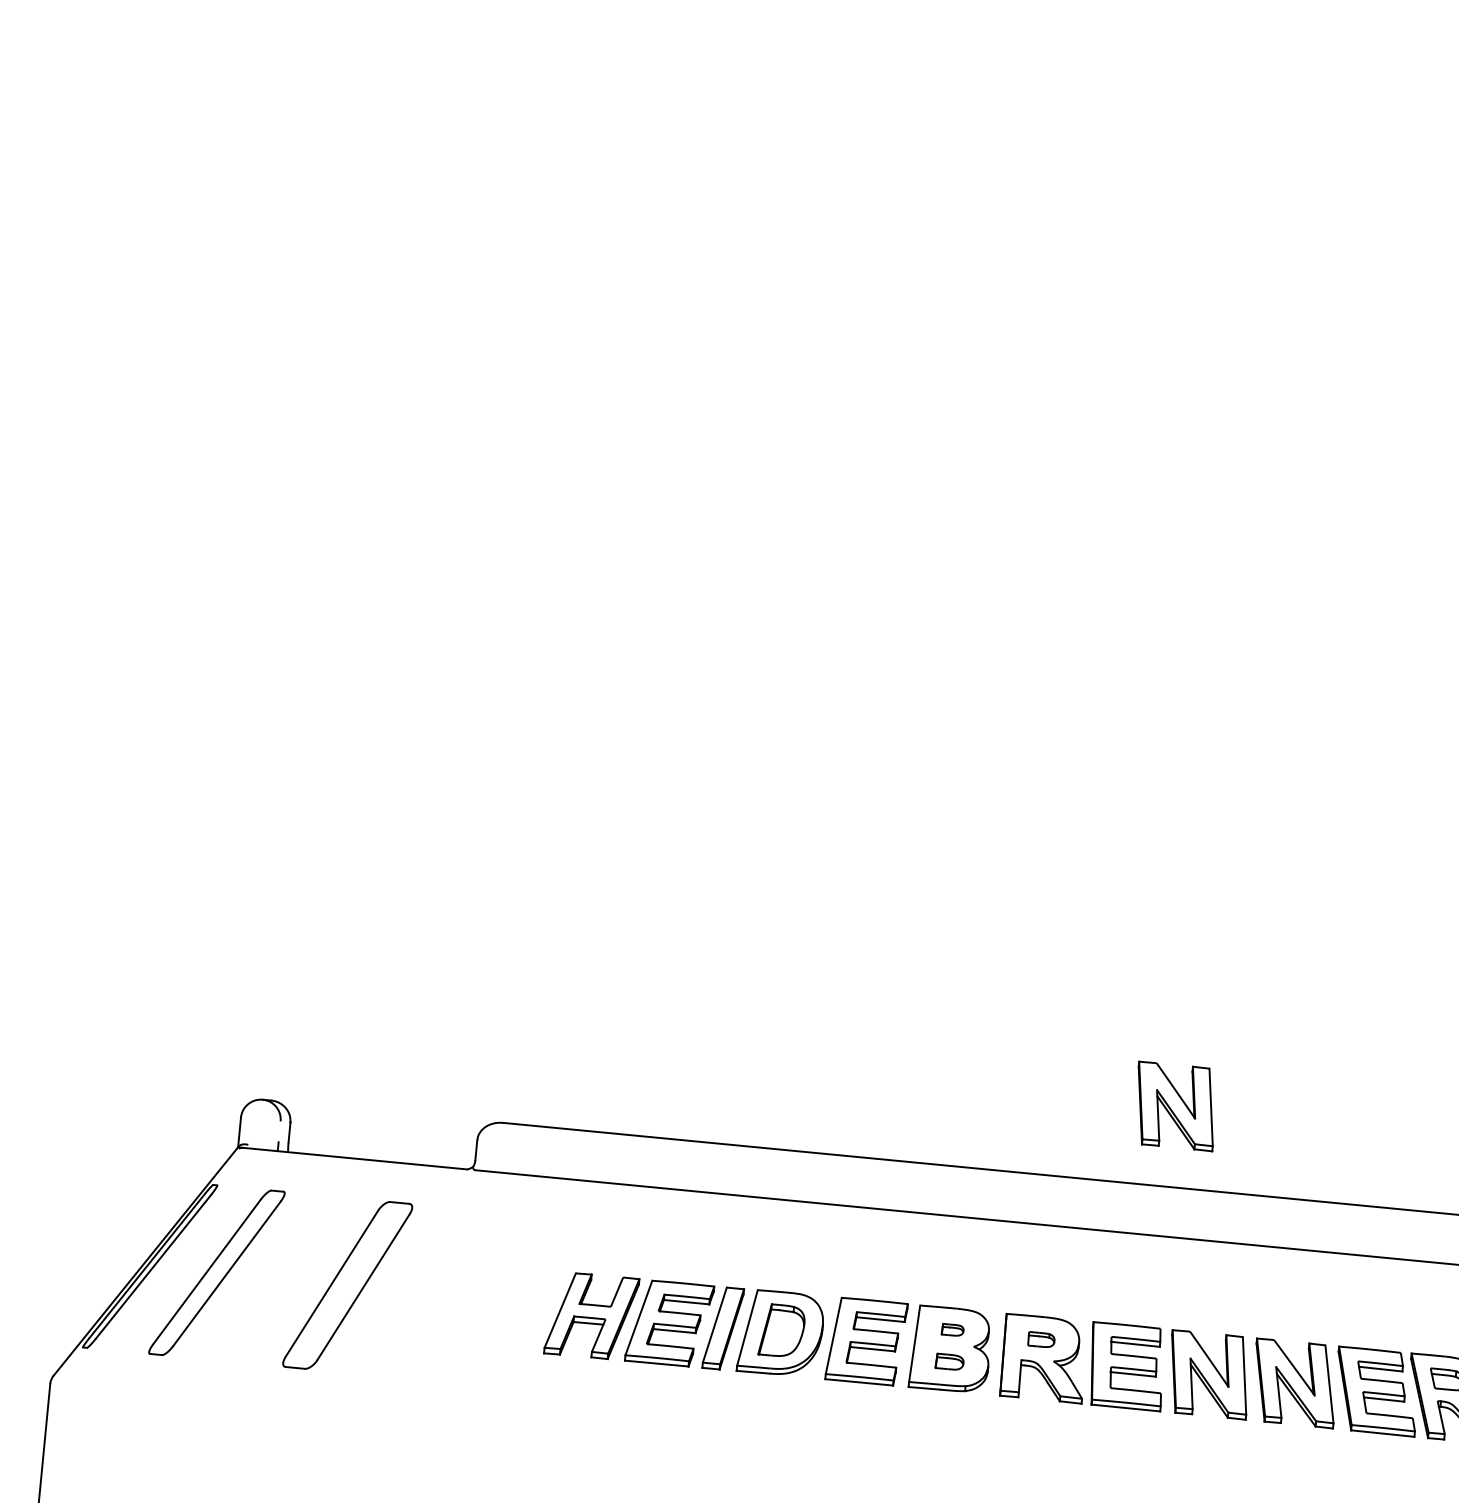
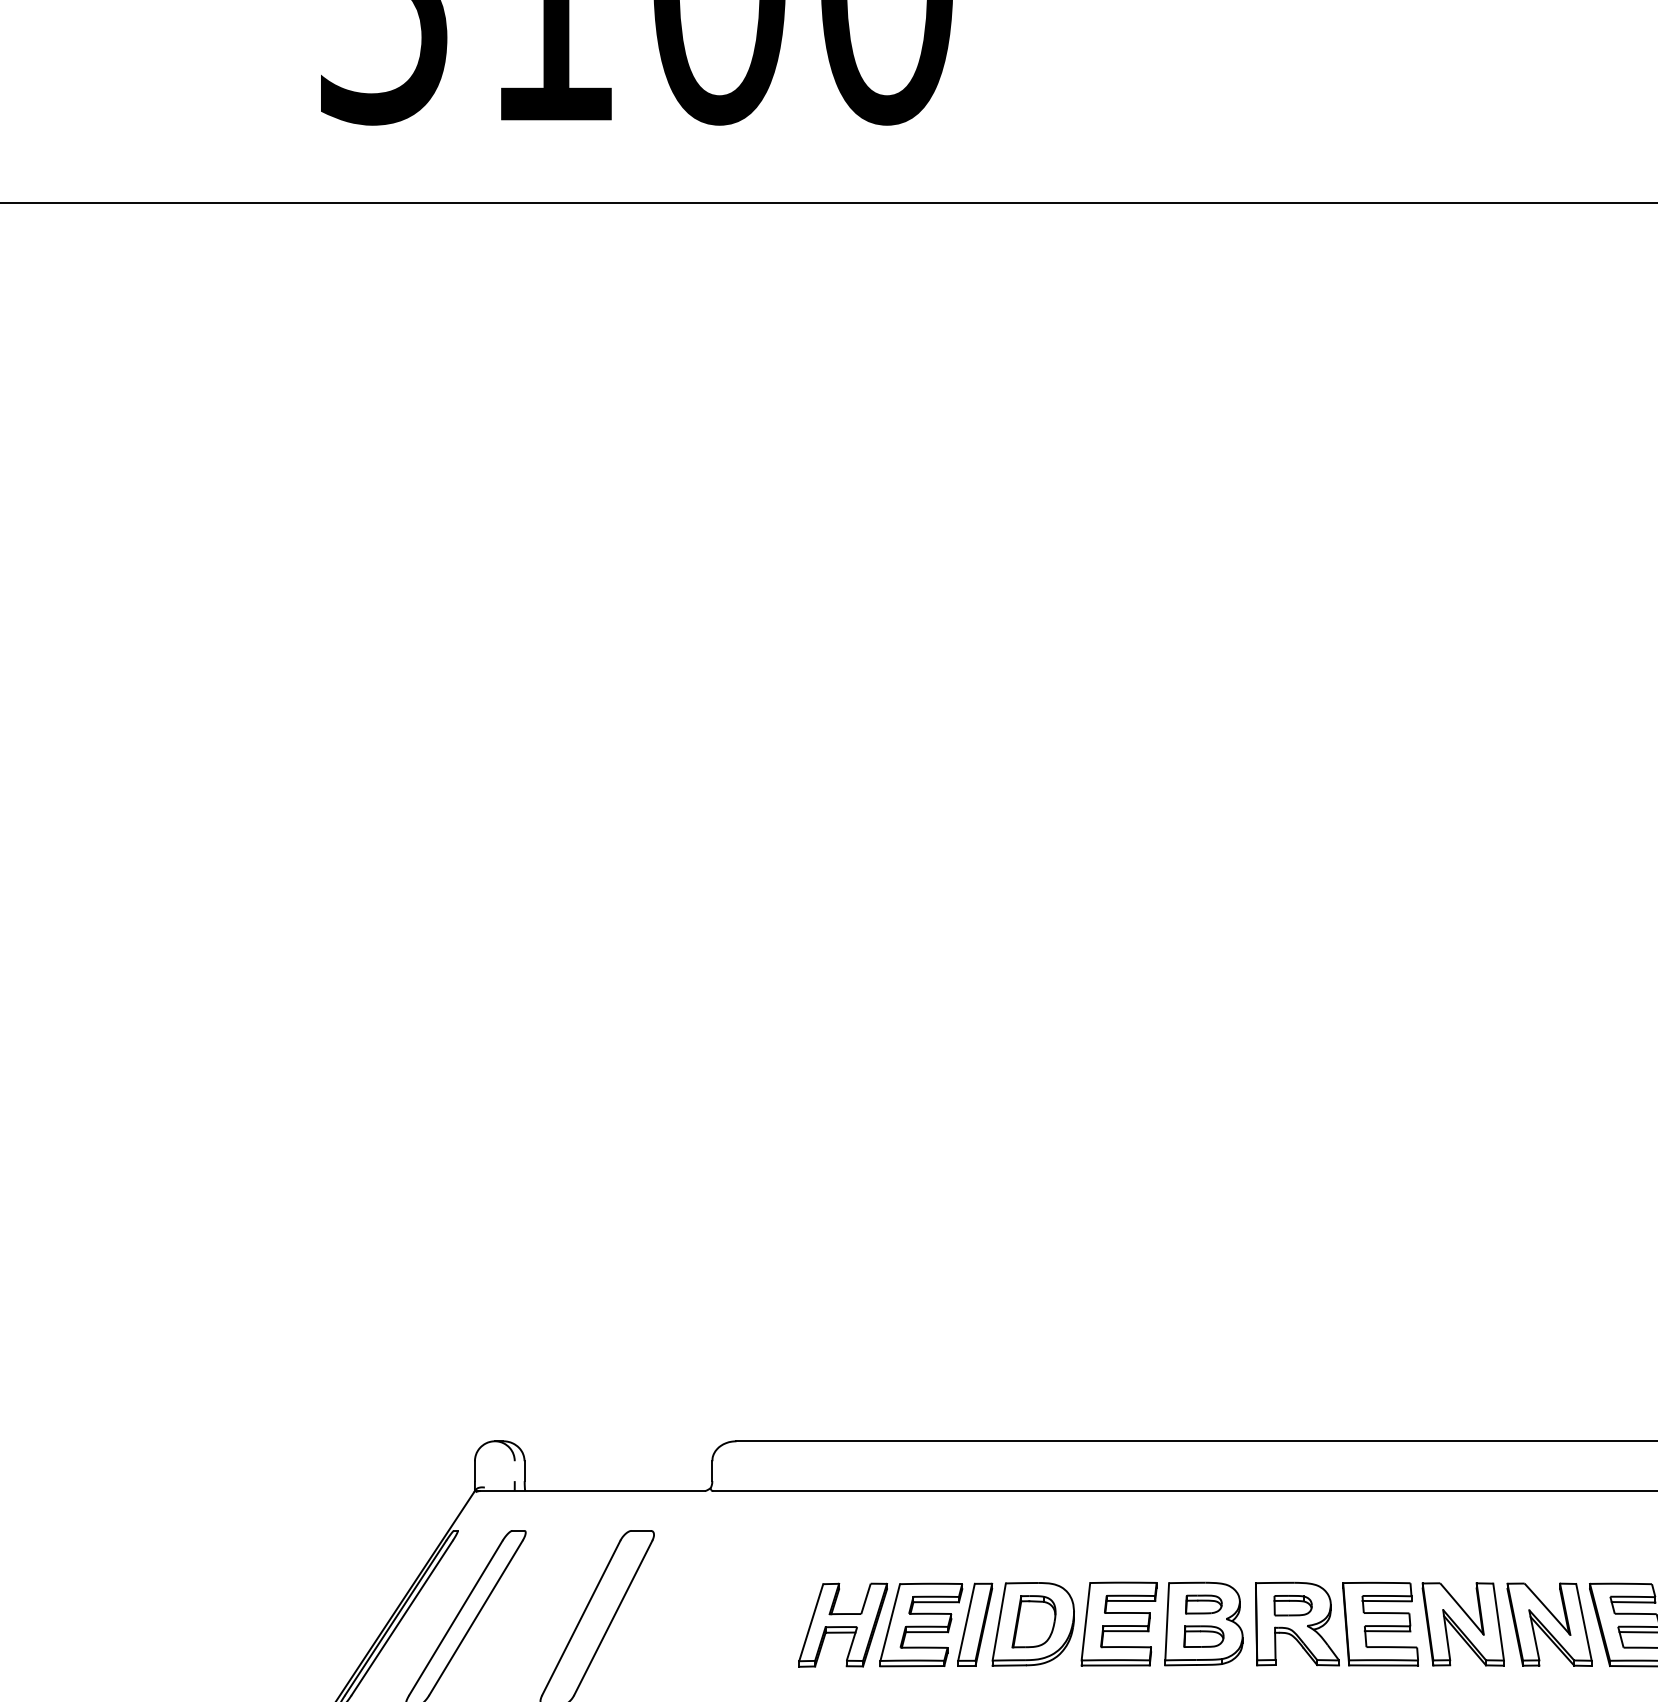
part: (1174, 1106) -> (1403, 1360), removed
part: (952, 1330) -> (1203, 1604), size x1.67
part: (1040, 1339) -> (1292, 1605), size x1.43
part: (949, 1361) -> (1203, 1636), size x1.43

